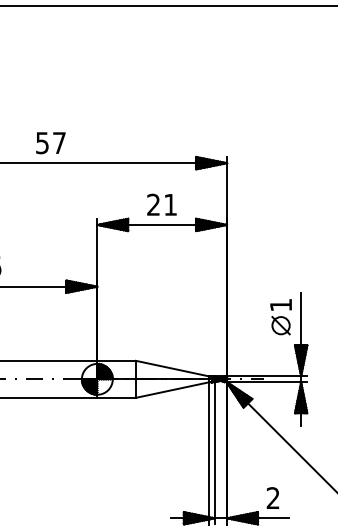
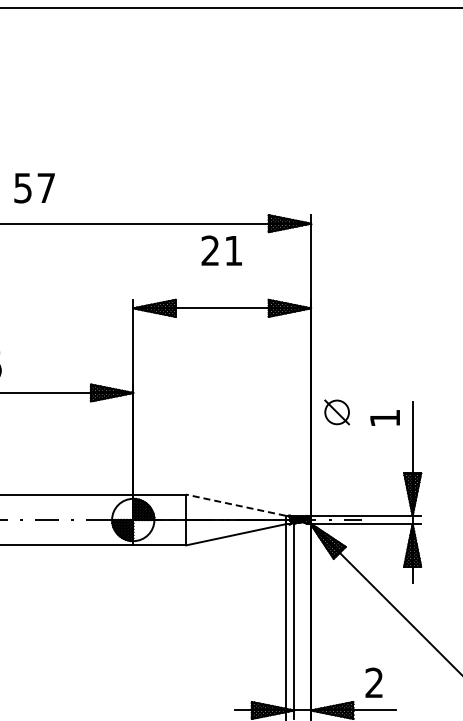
text: (50, 143) -> (34, 188), moved
text: (161, 204) -> (221, 250), moved
part: (281, 325) -> (337, 412), moved
line: (171, 368) -> (235, 505), solid -> dashed

